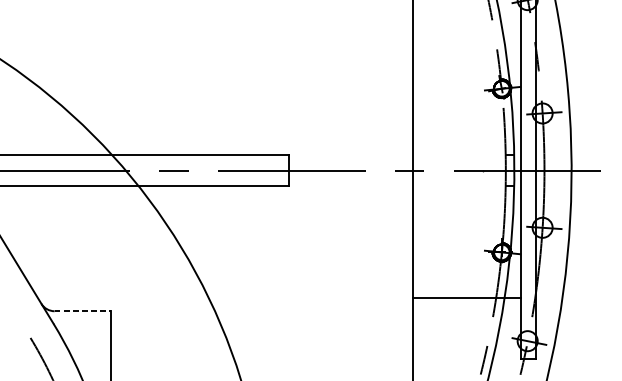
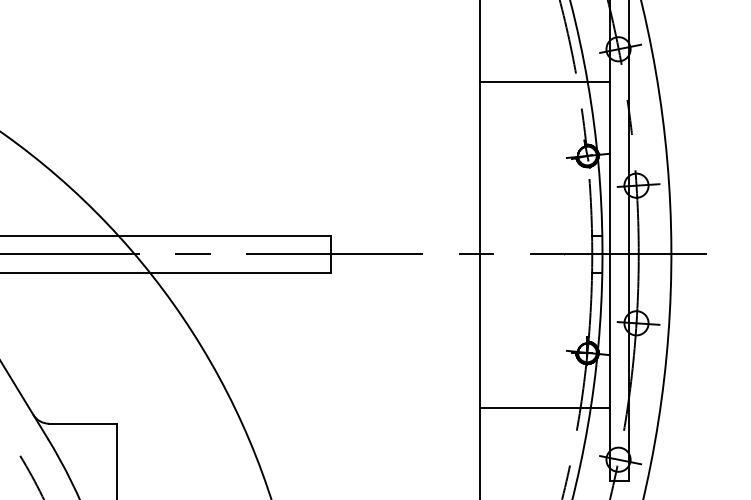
line: (467, 27) -> (545, 82), added
line: (83, 311) -> (83, 423), dashed -> solid

